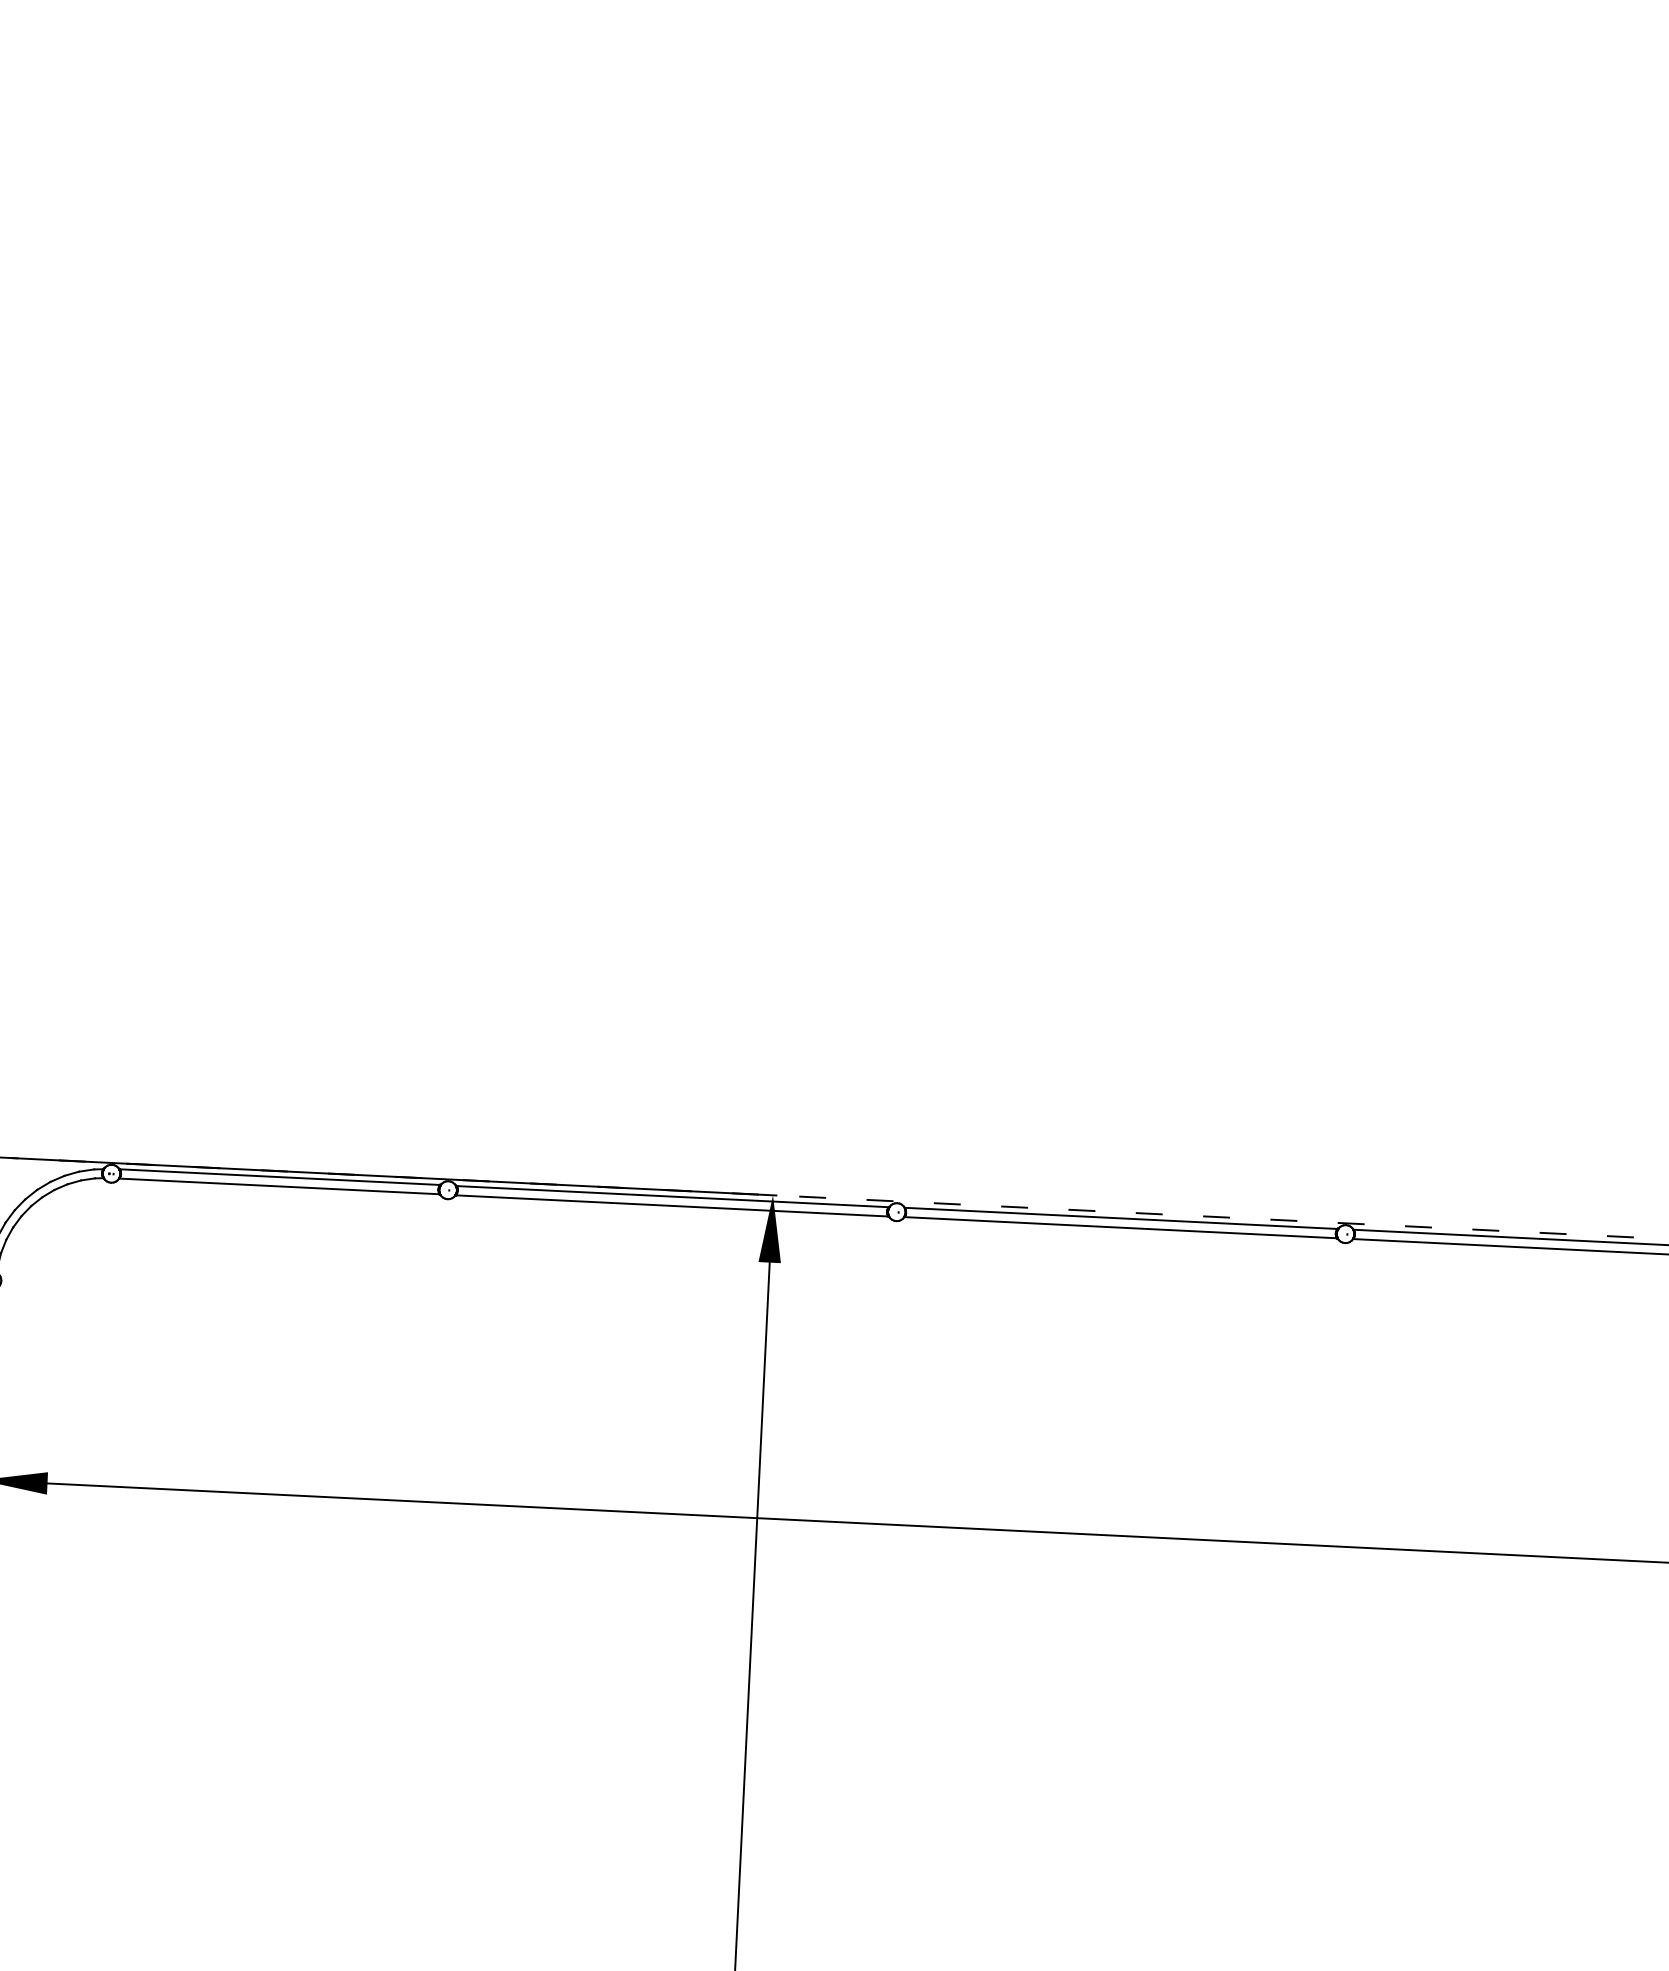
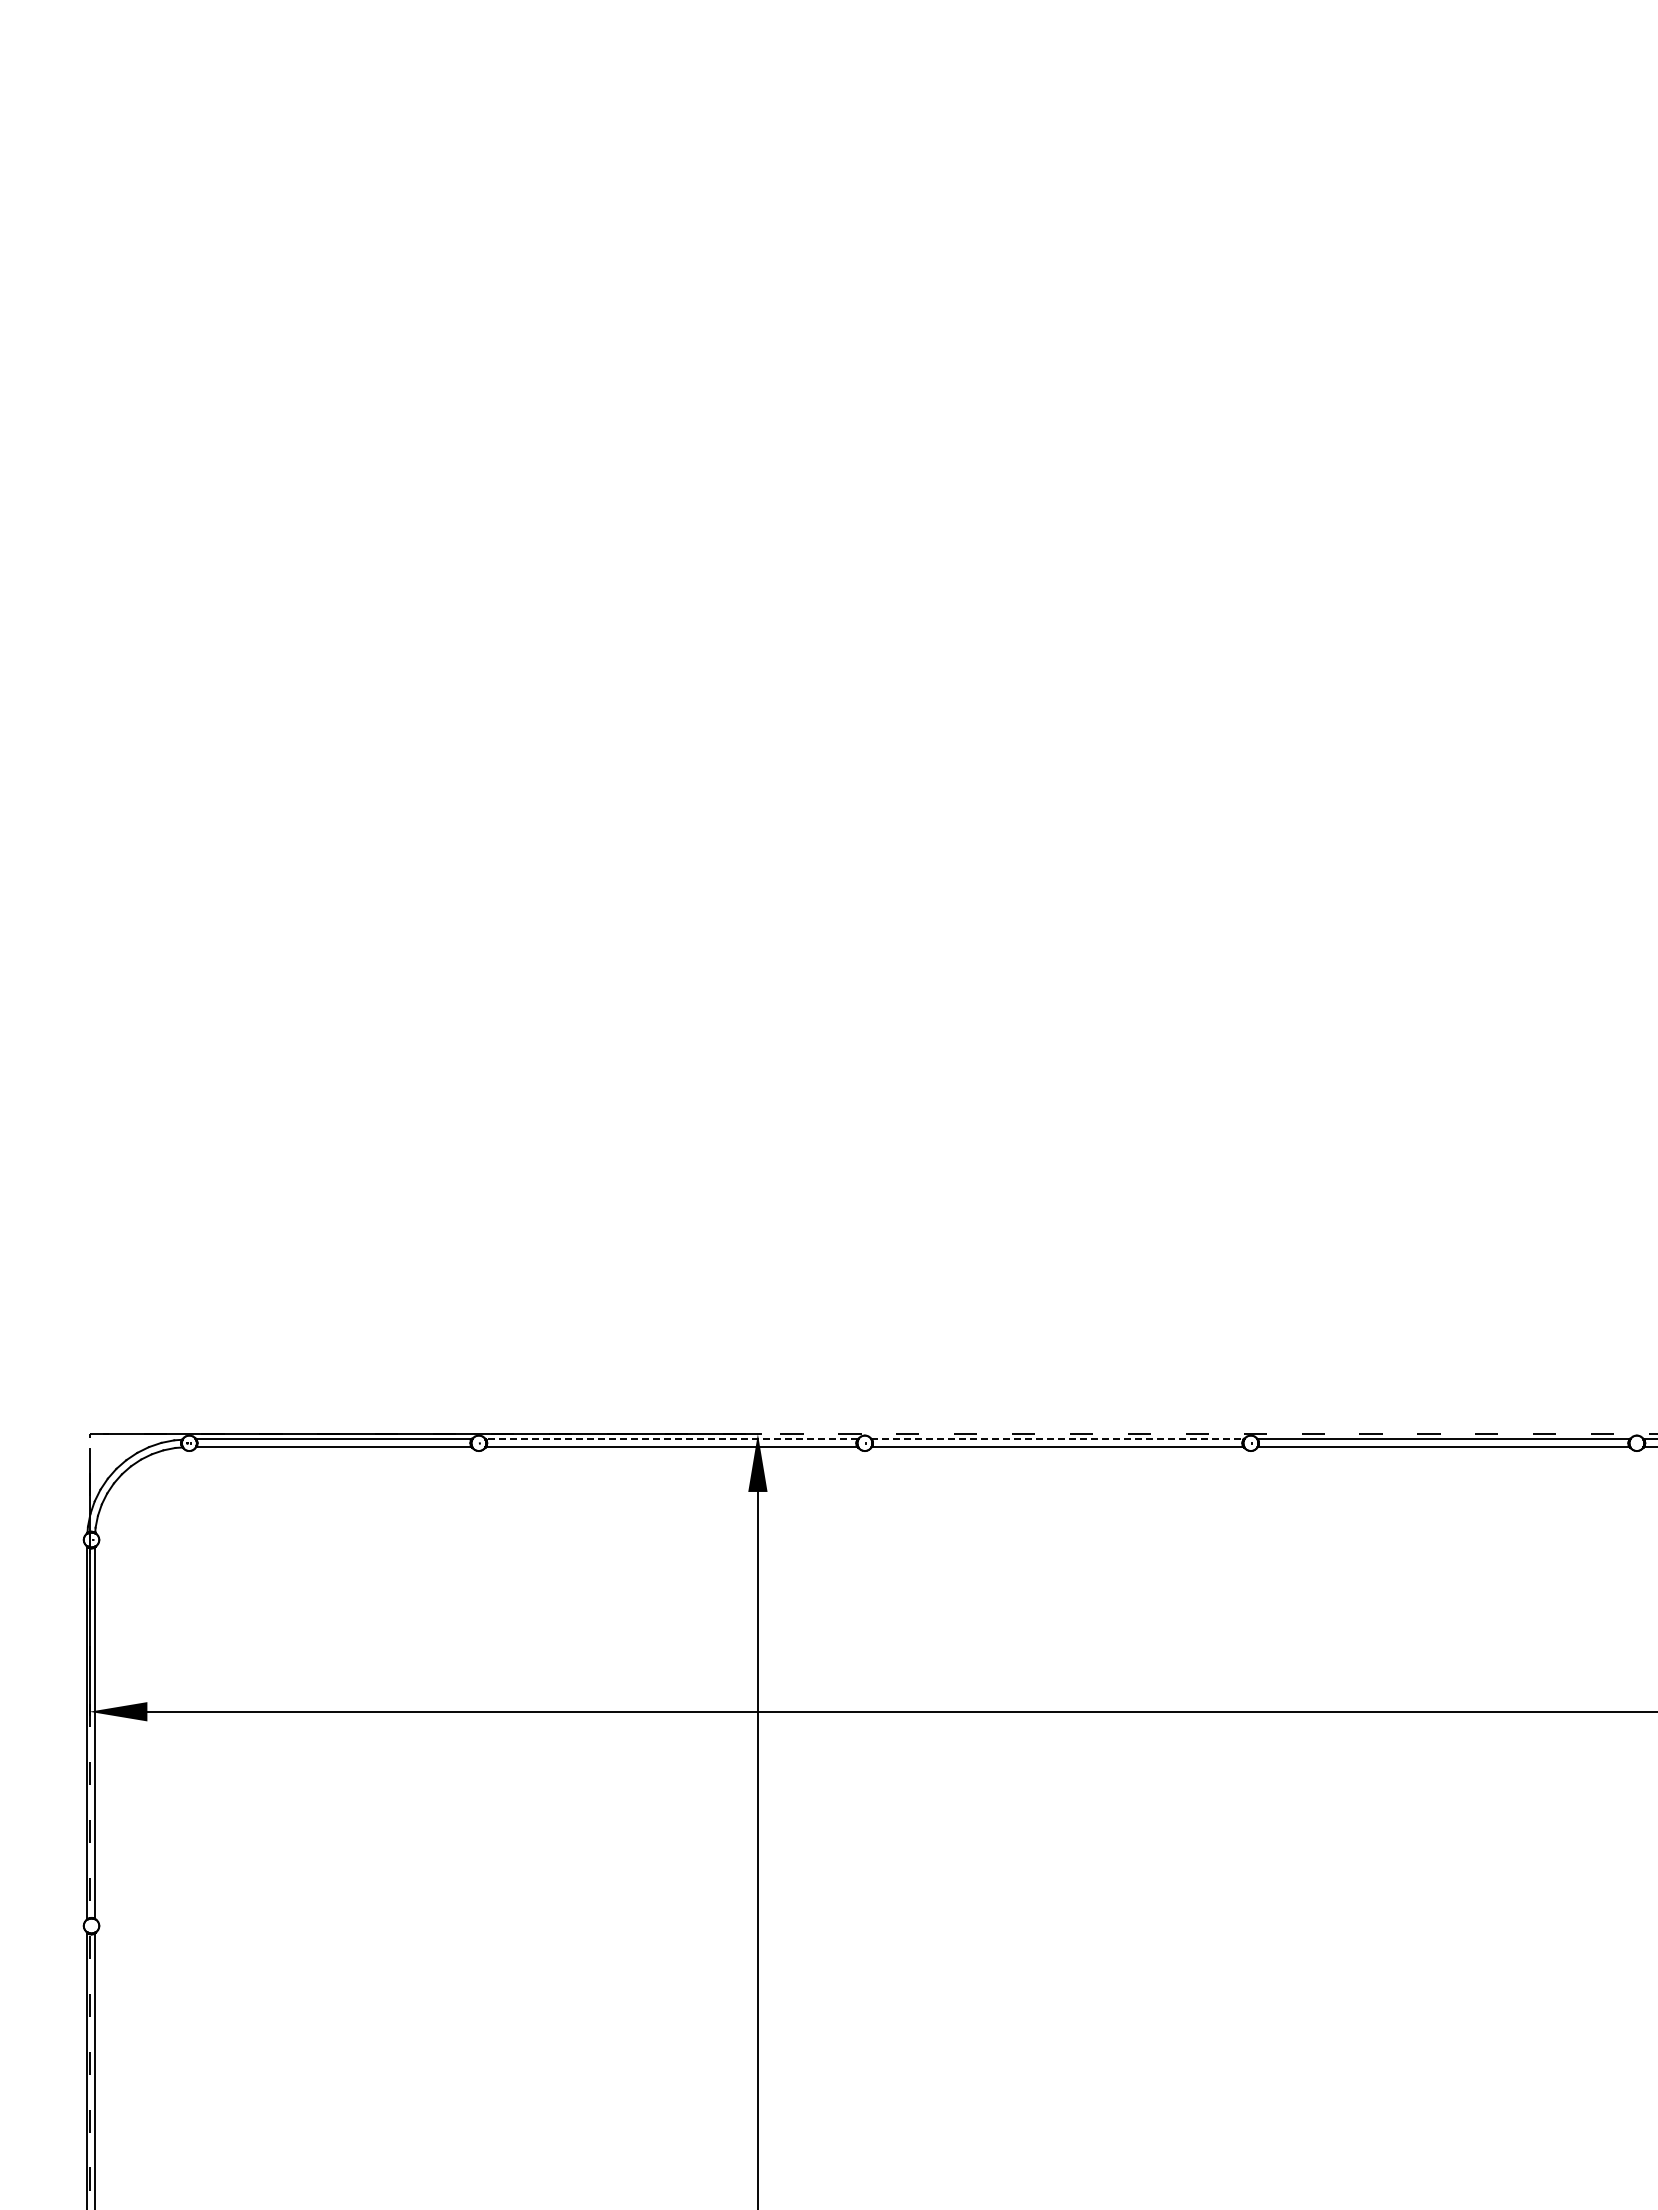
line: (672, 1196) -> (671, 1439), solid -> dashed
line: (1120, 1218) -> (1057, 1439), solid -> dashed

